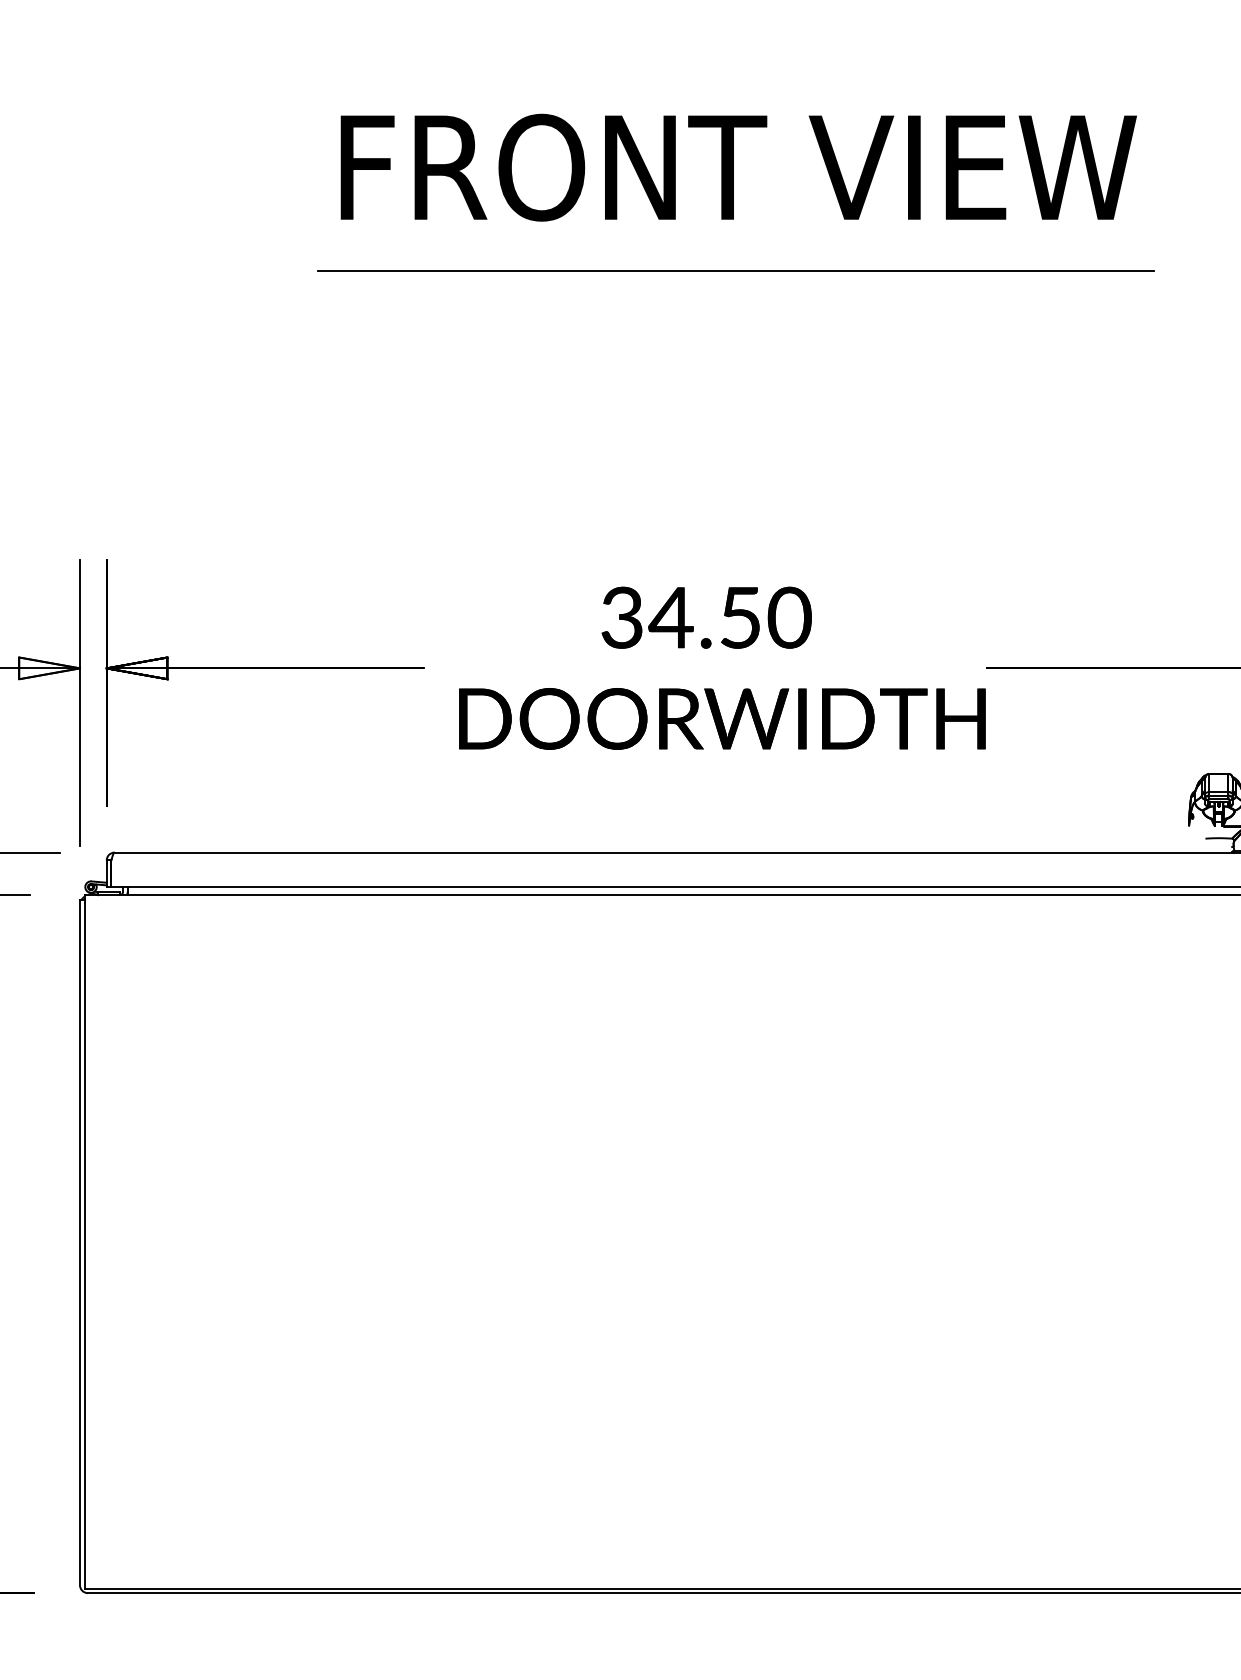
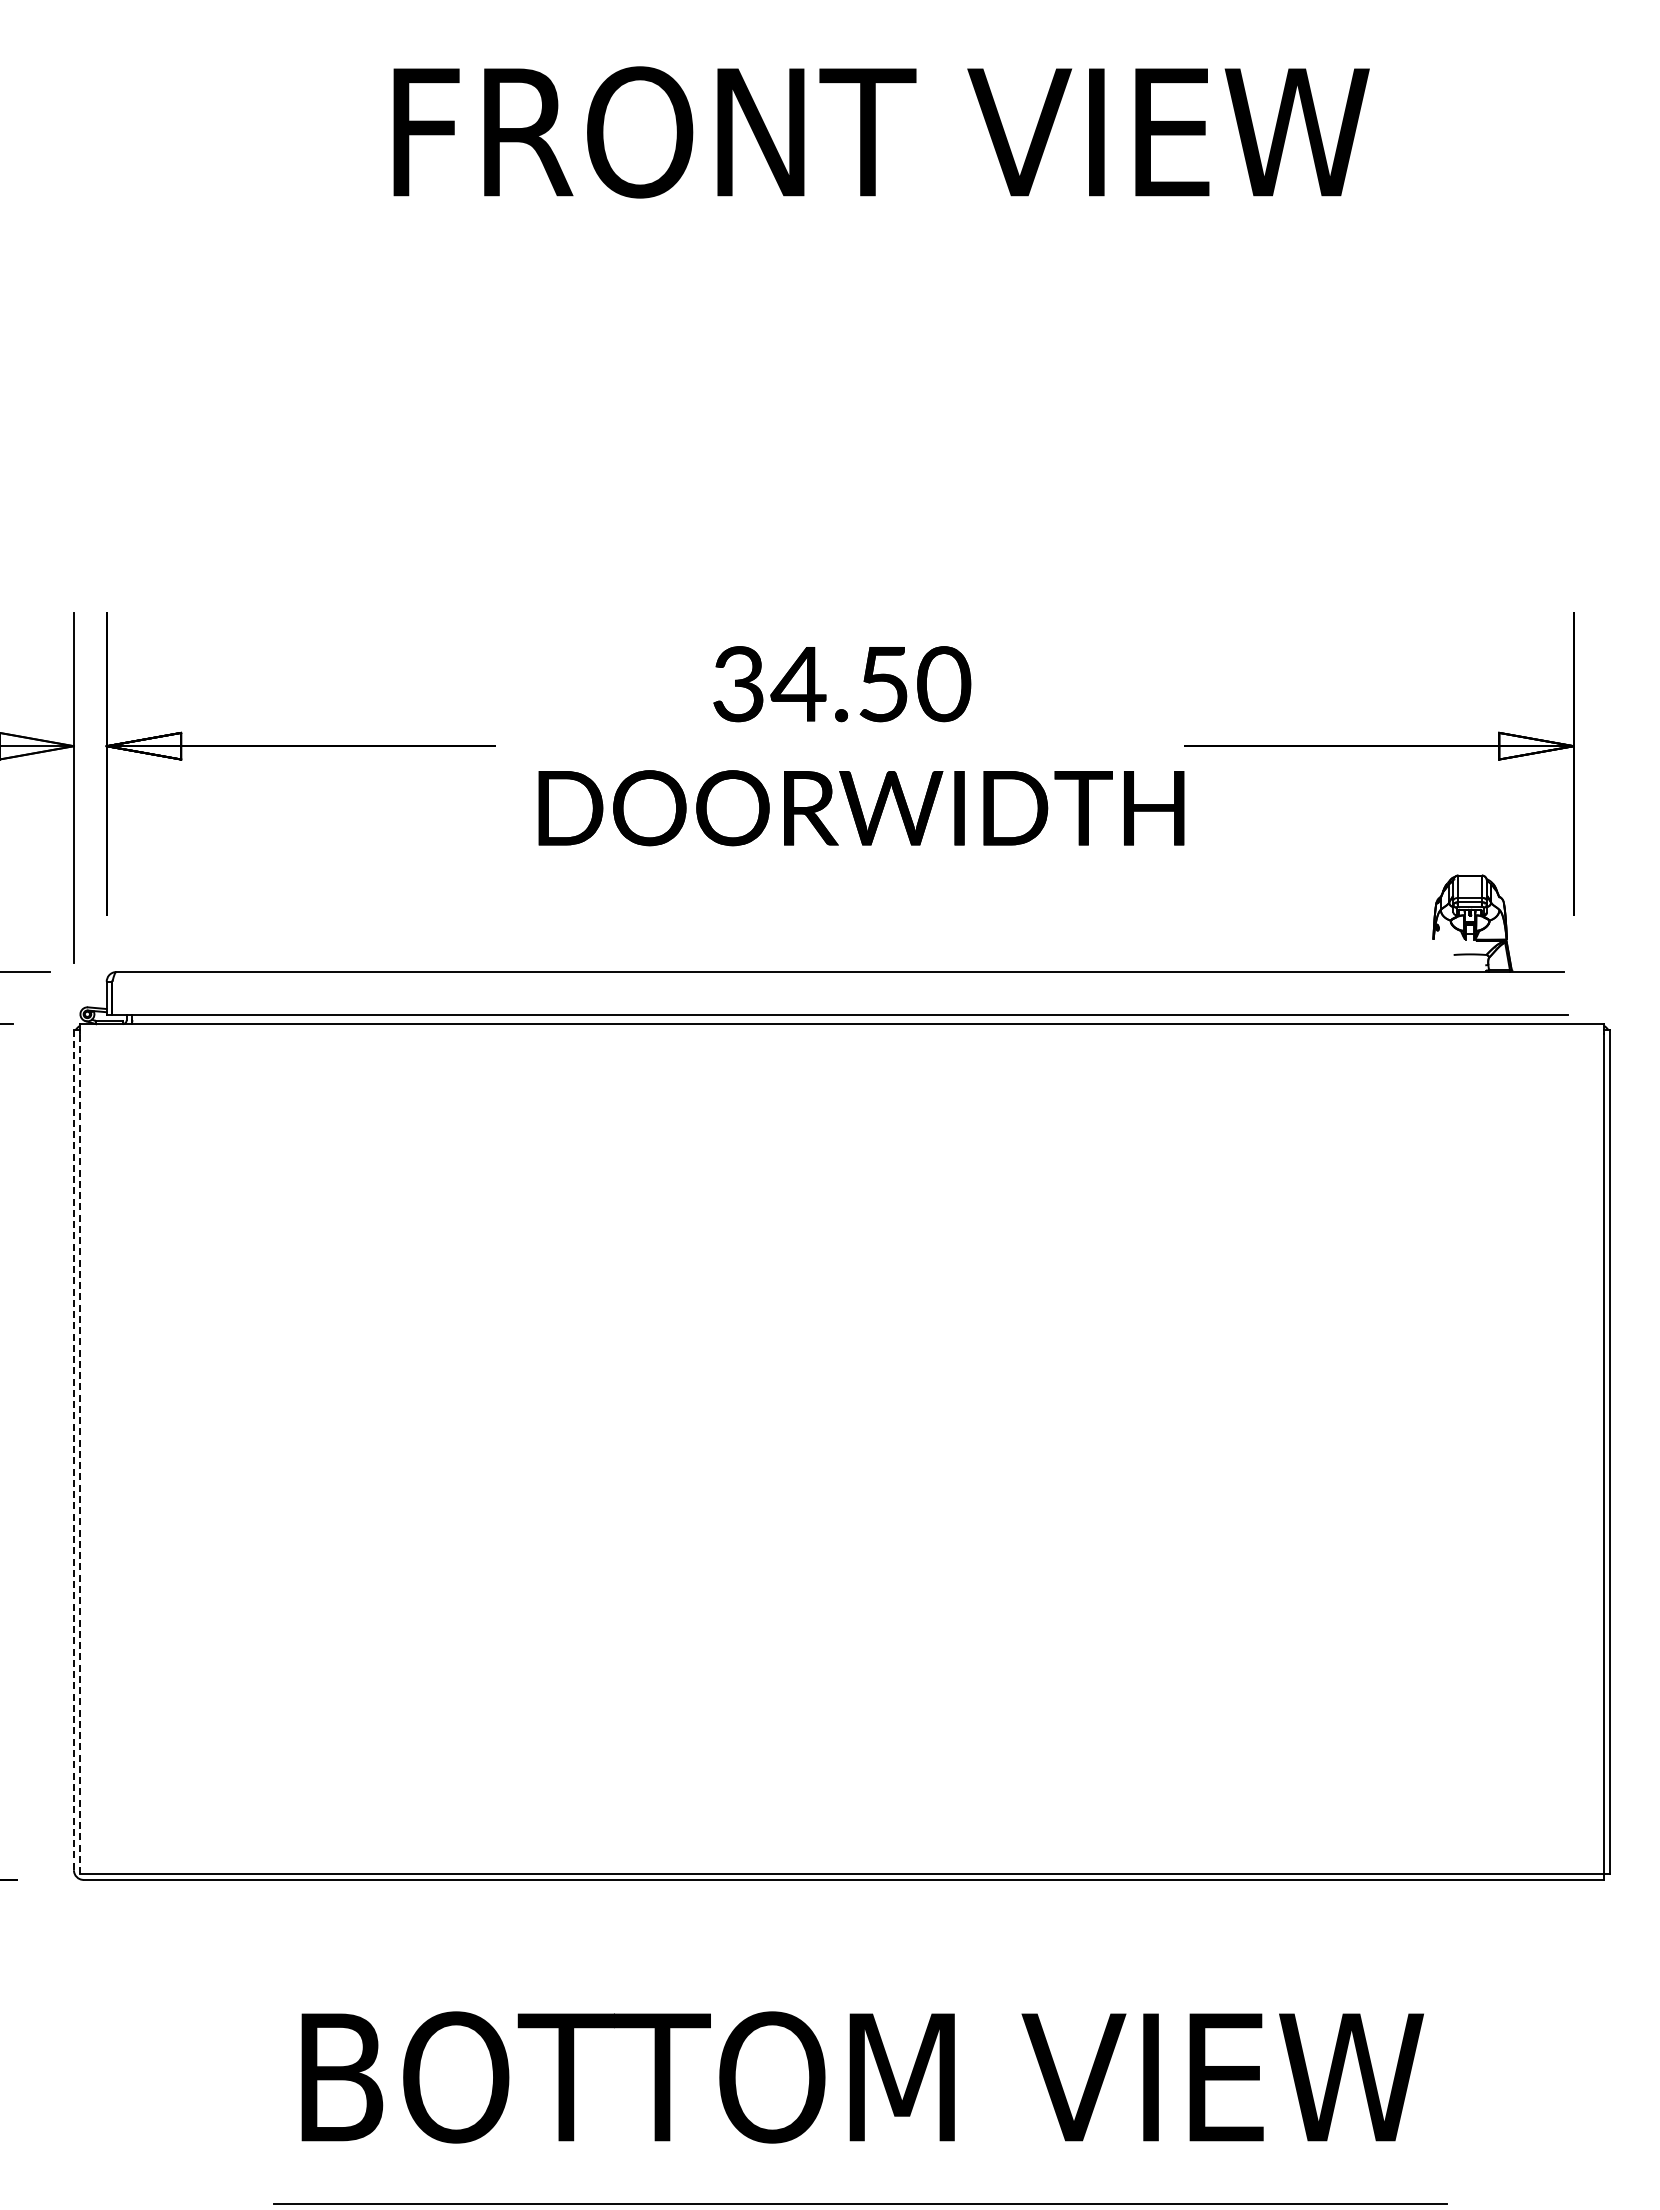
line: (736, 270) -> (878, 258), removed
line: (79, 1242) -> (73, 1450), solid -> dashed
line: (84, 1245) -> (79, 1453), solid -> dashed

